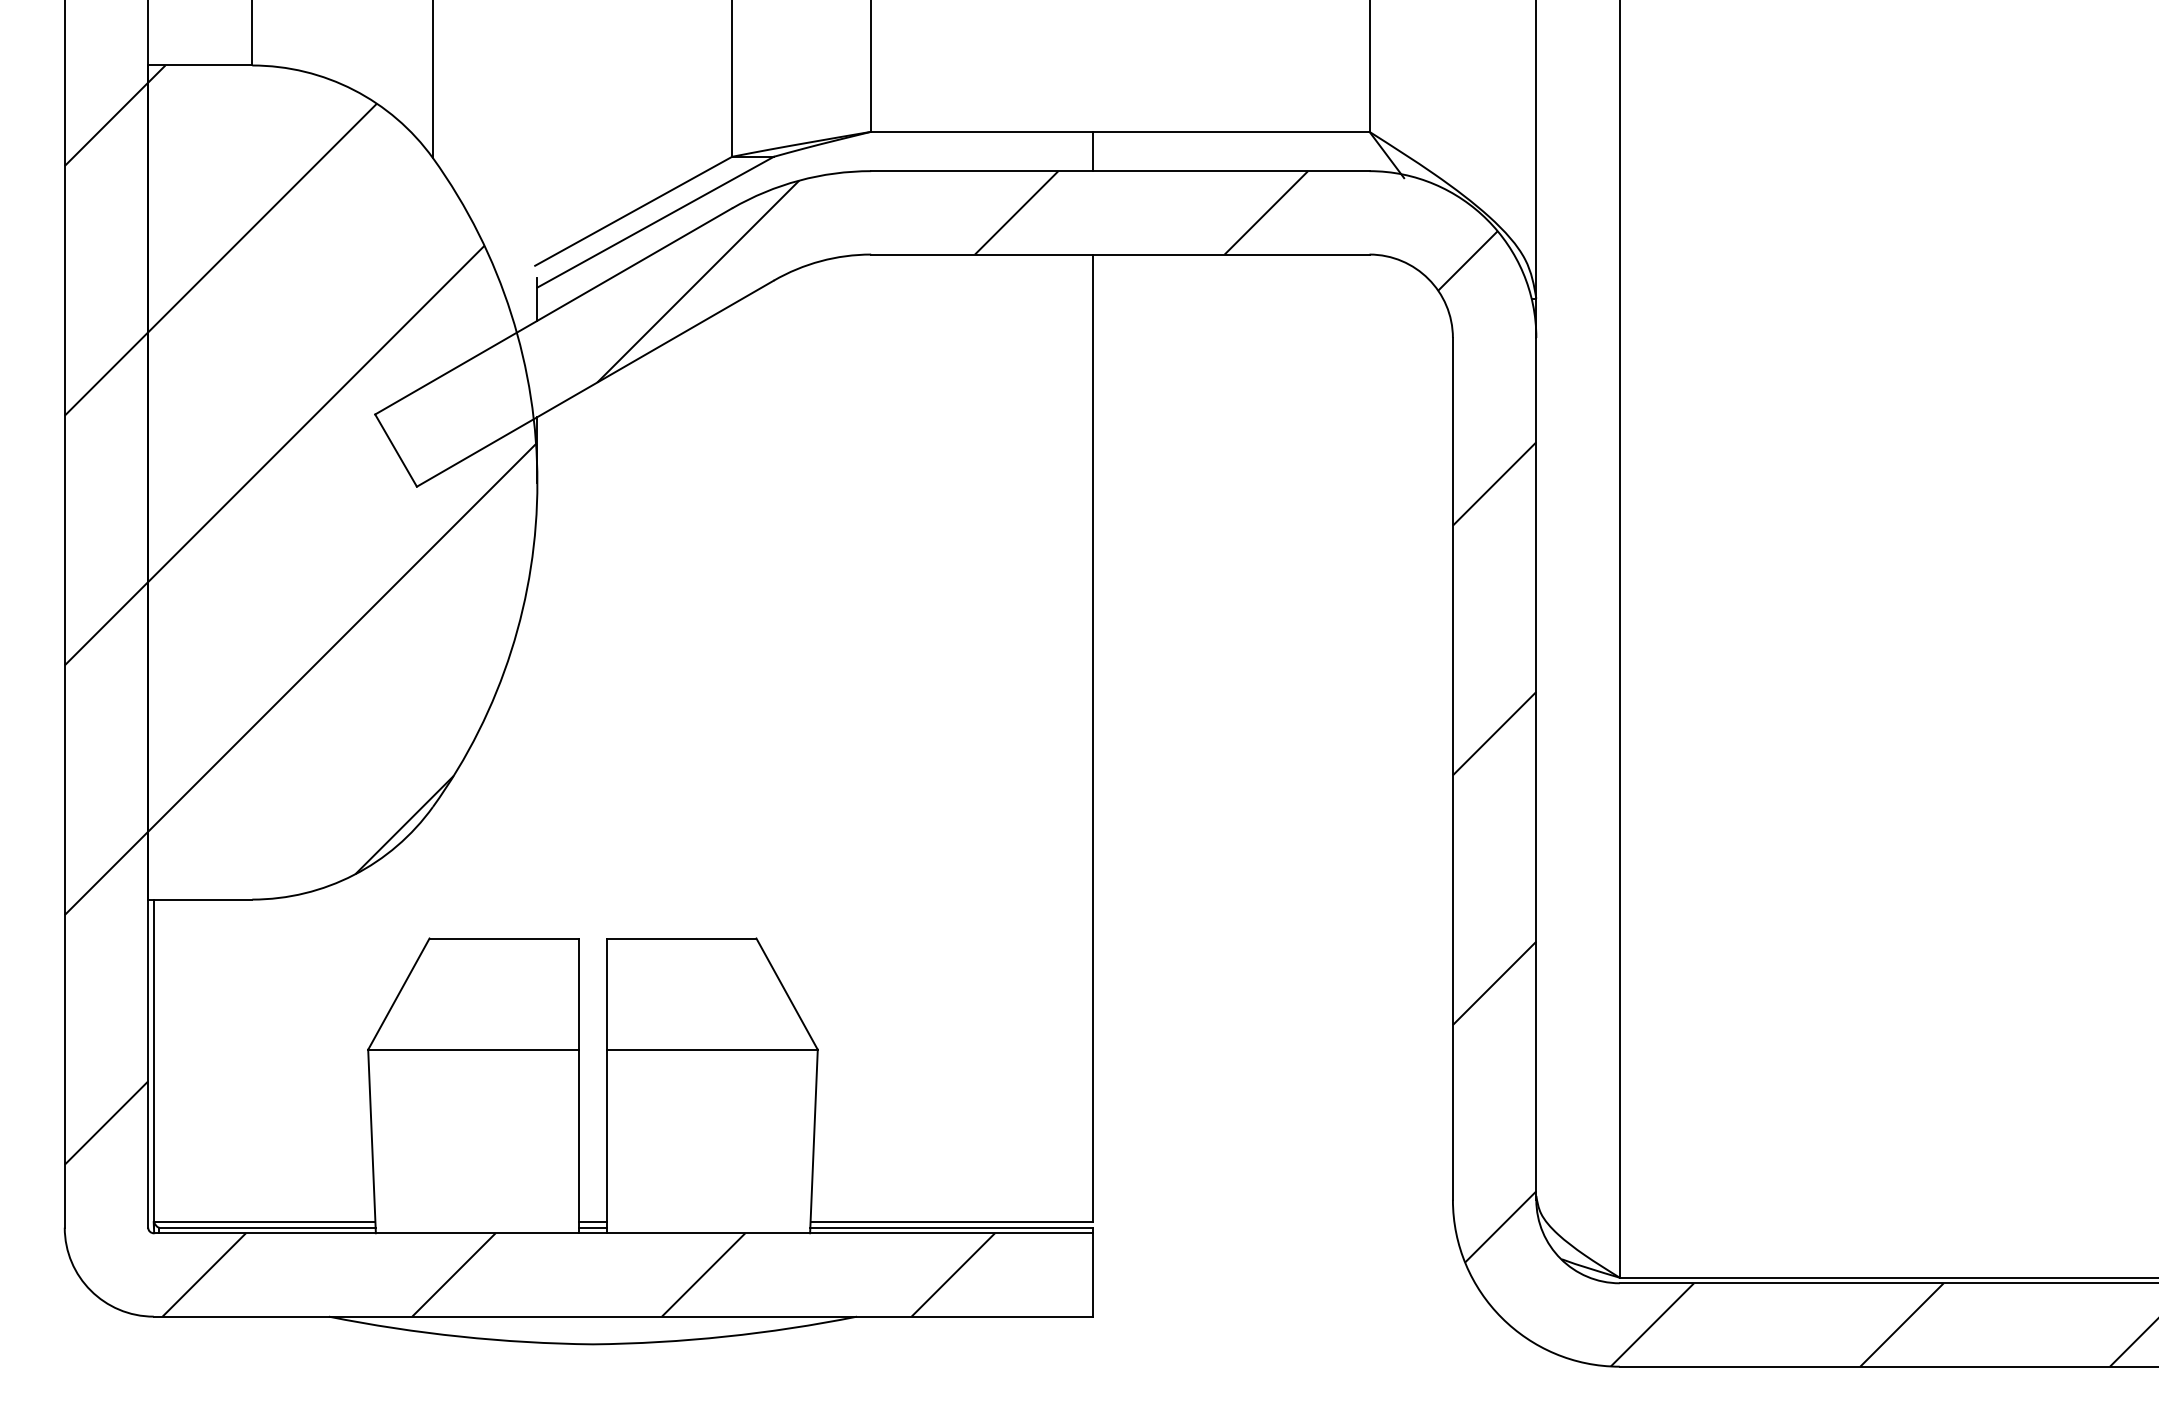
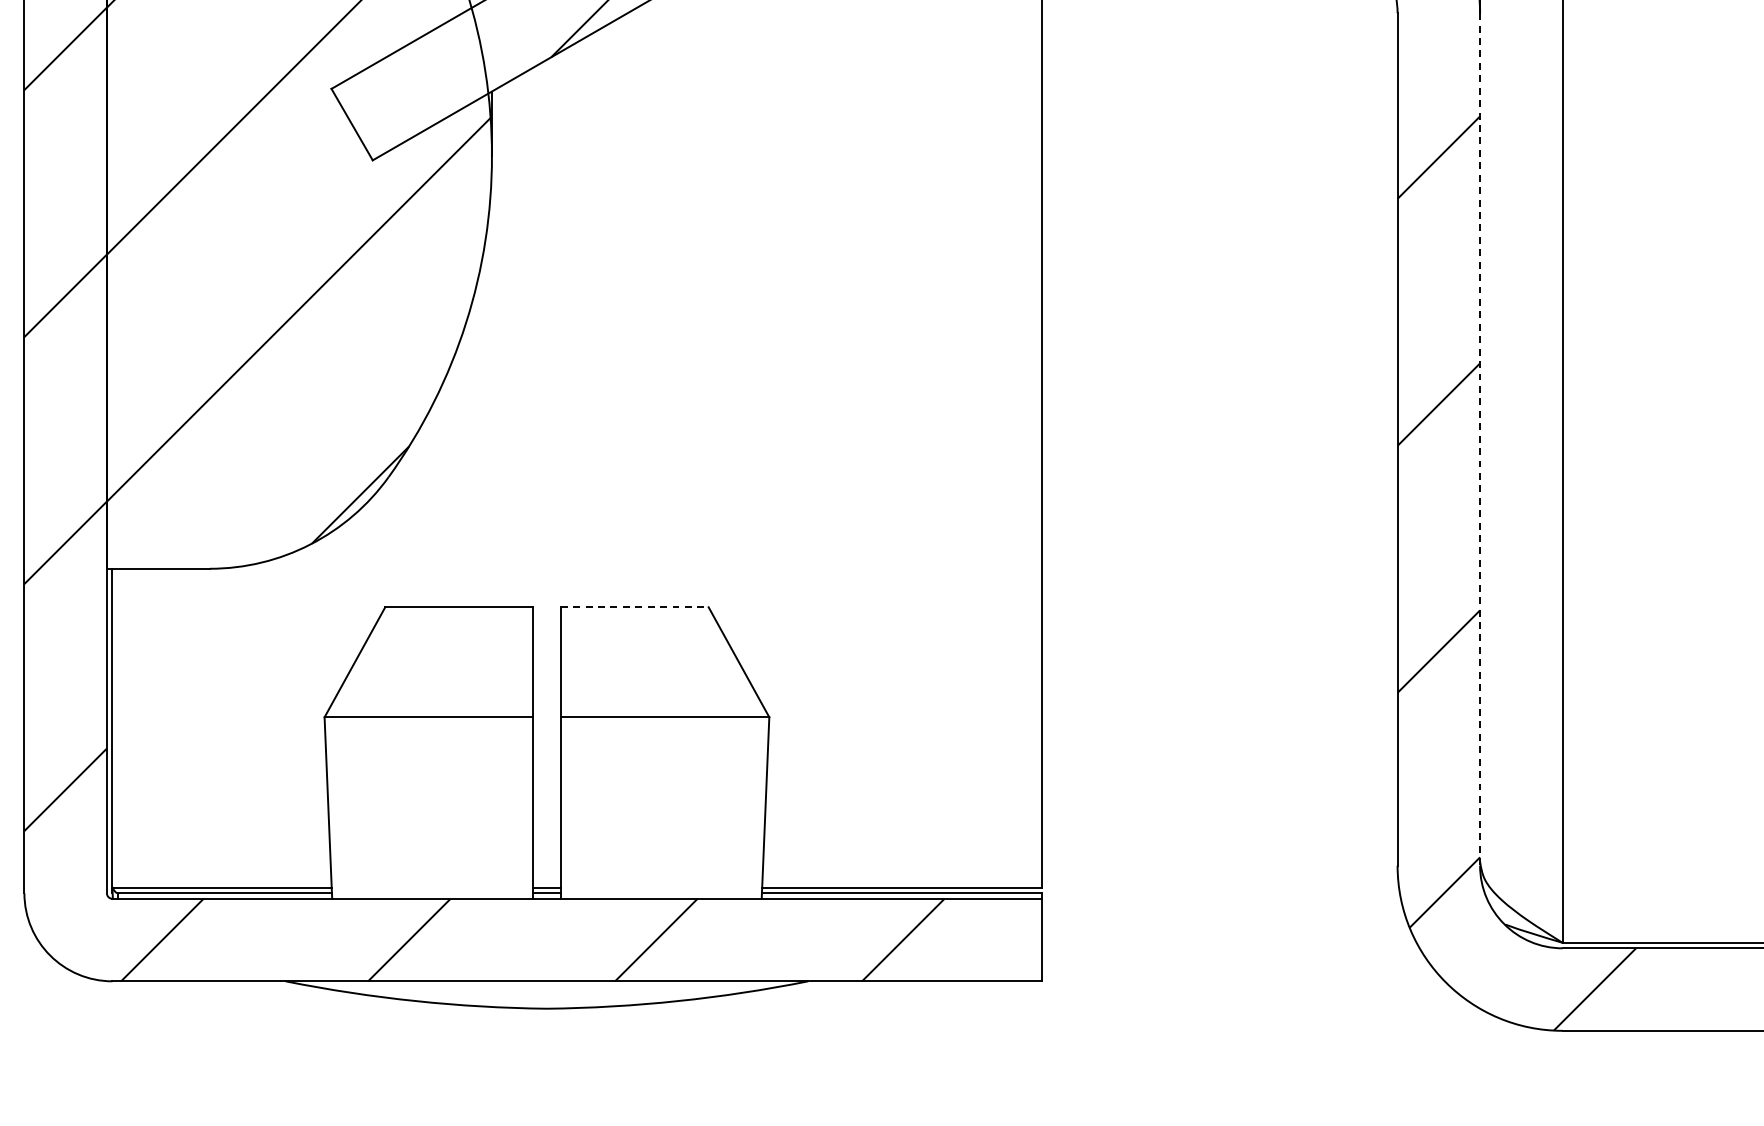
line: (1536, 768) -> (1480, 439), solid -> dashed
line: (681, 938) -> (634, 607), solid -> dashed

